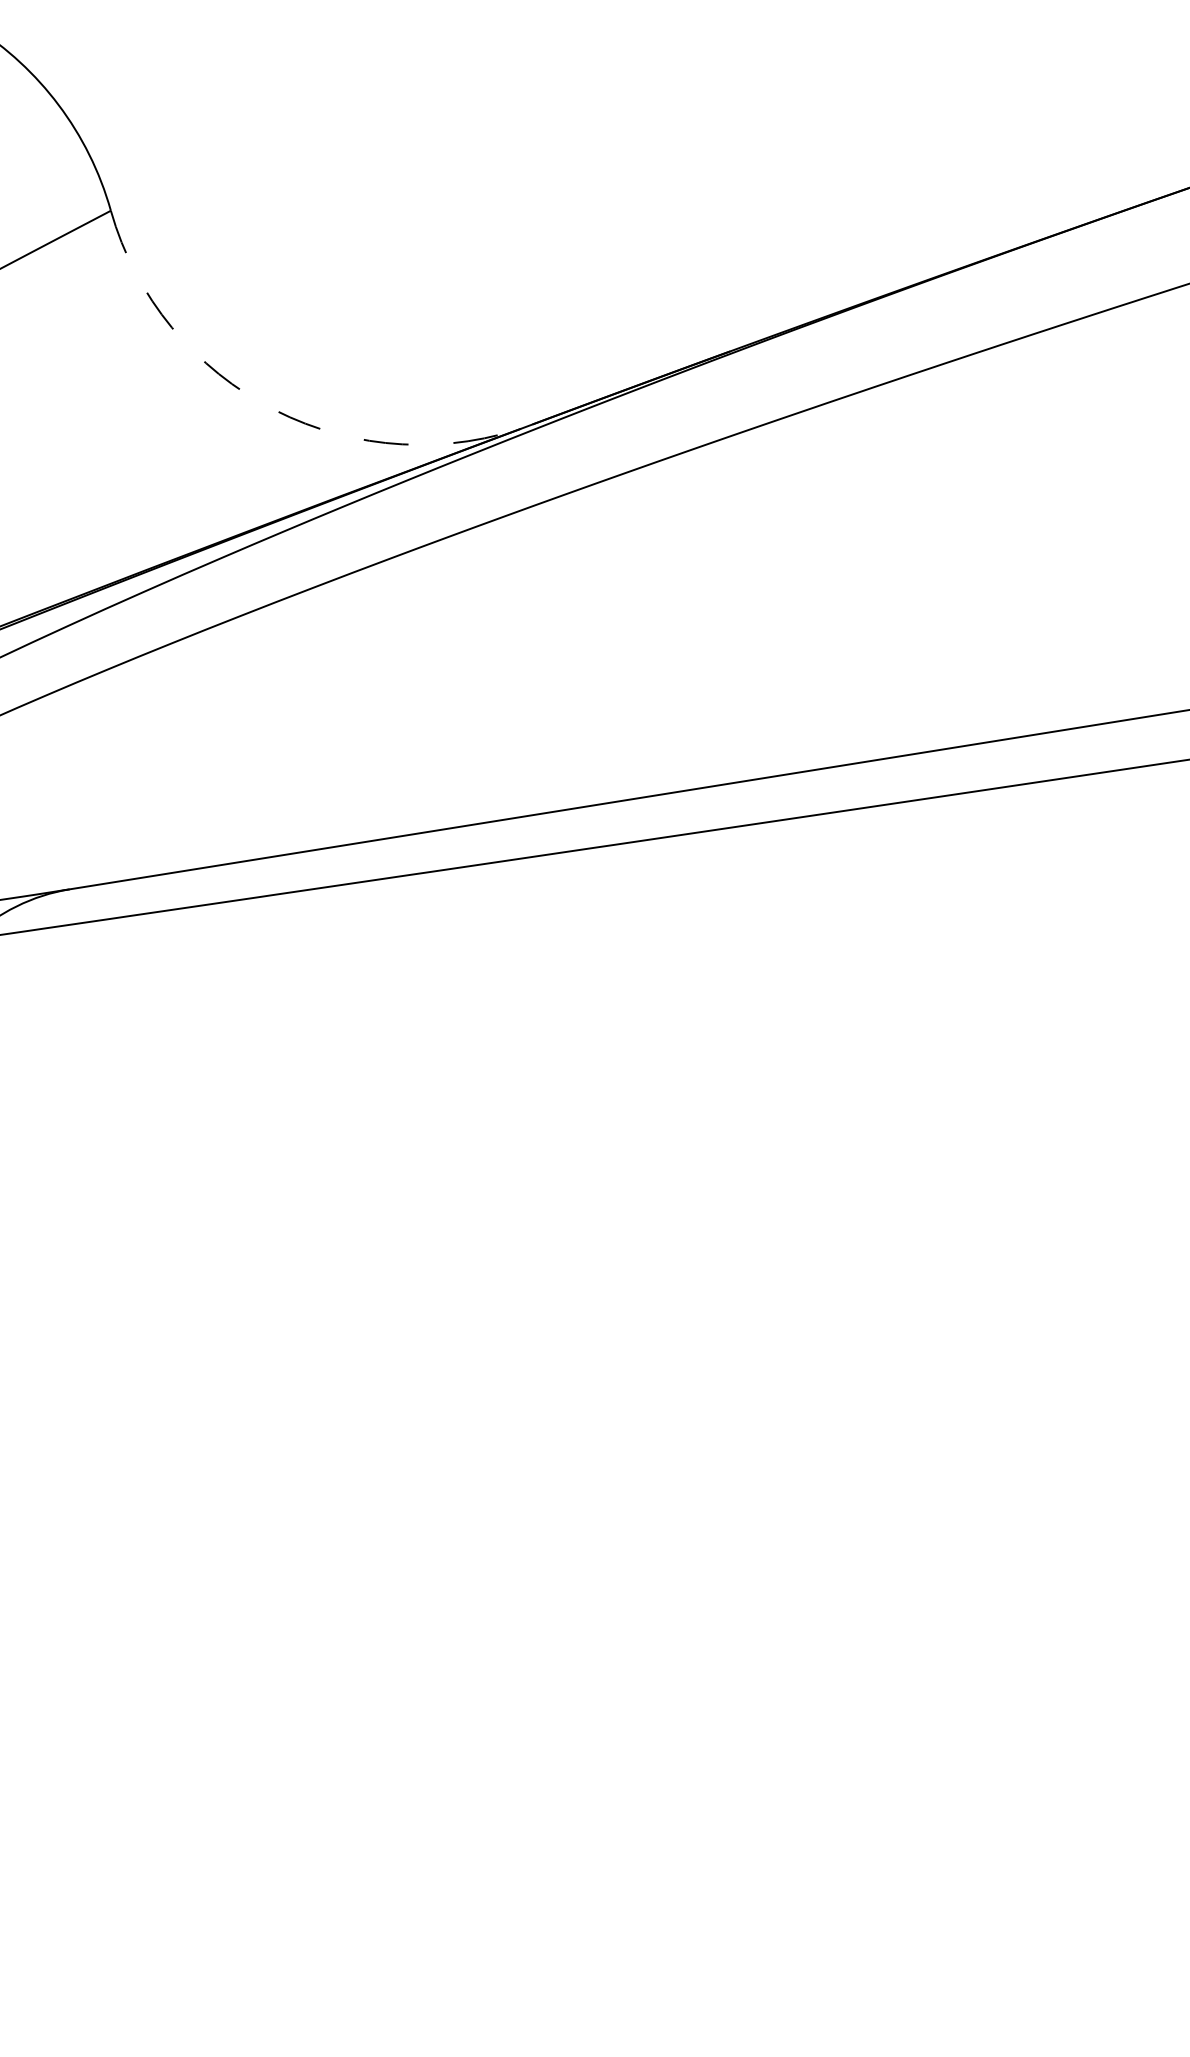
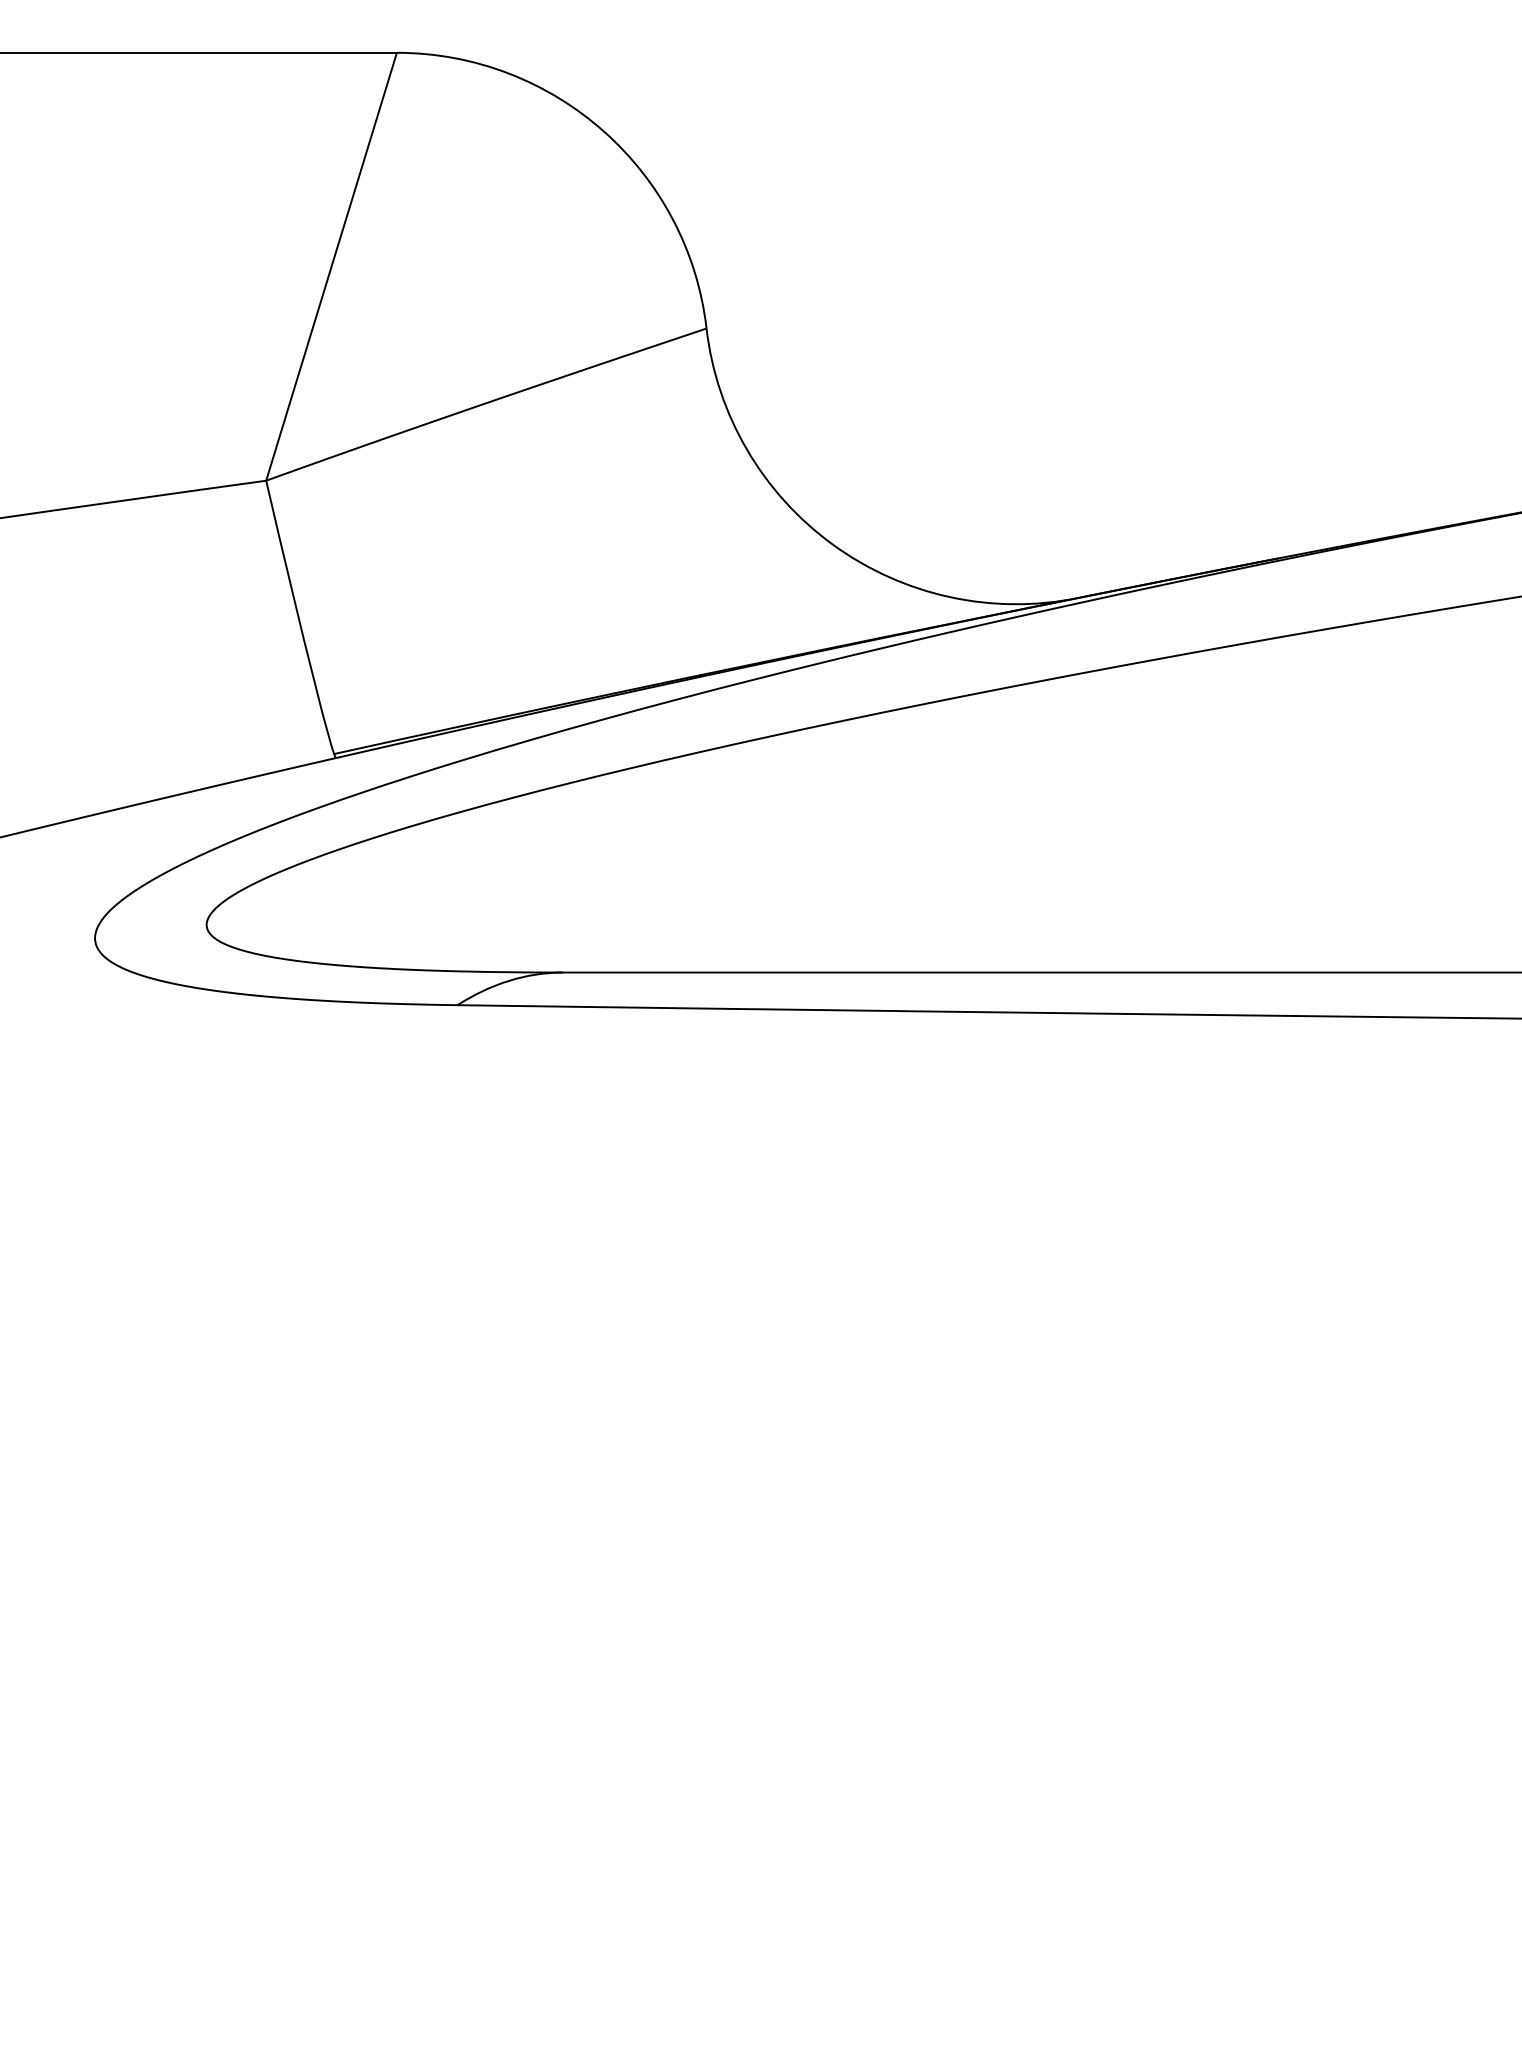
arc: (275, 409) -> (833, 544), dashed -> solid

